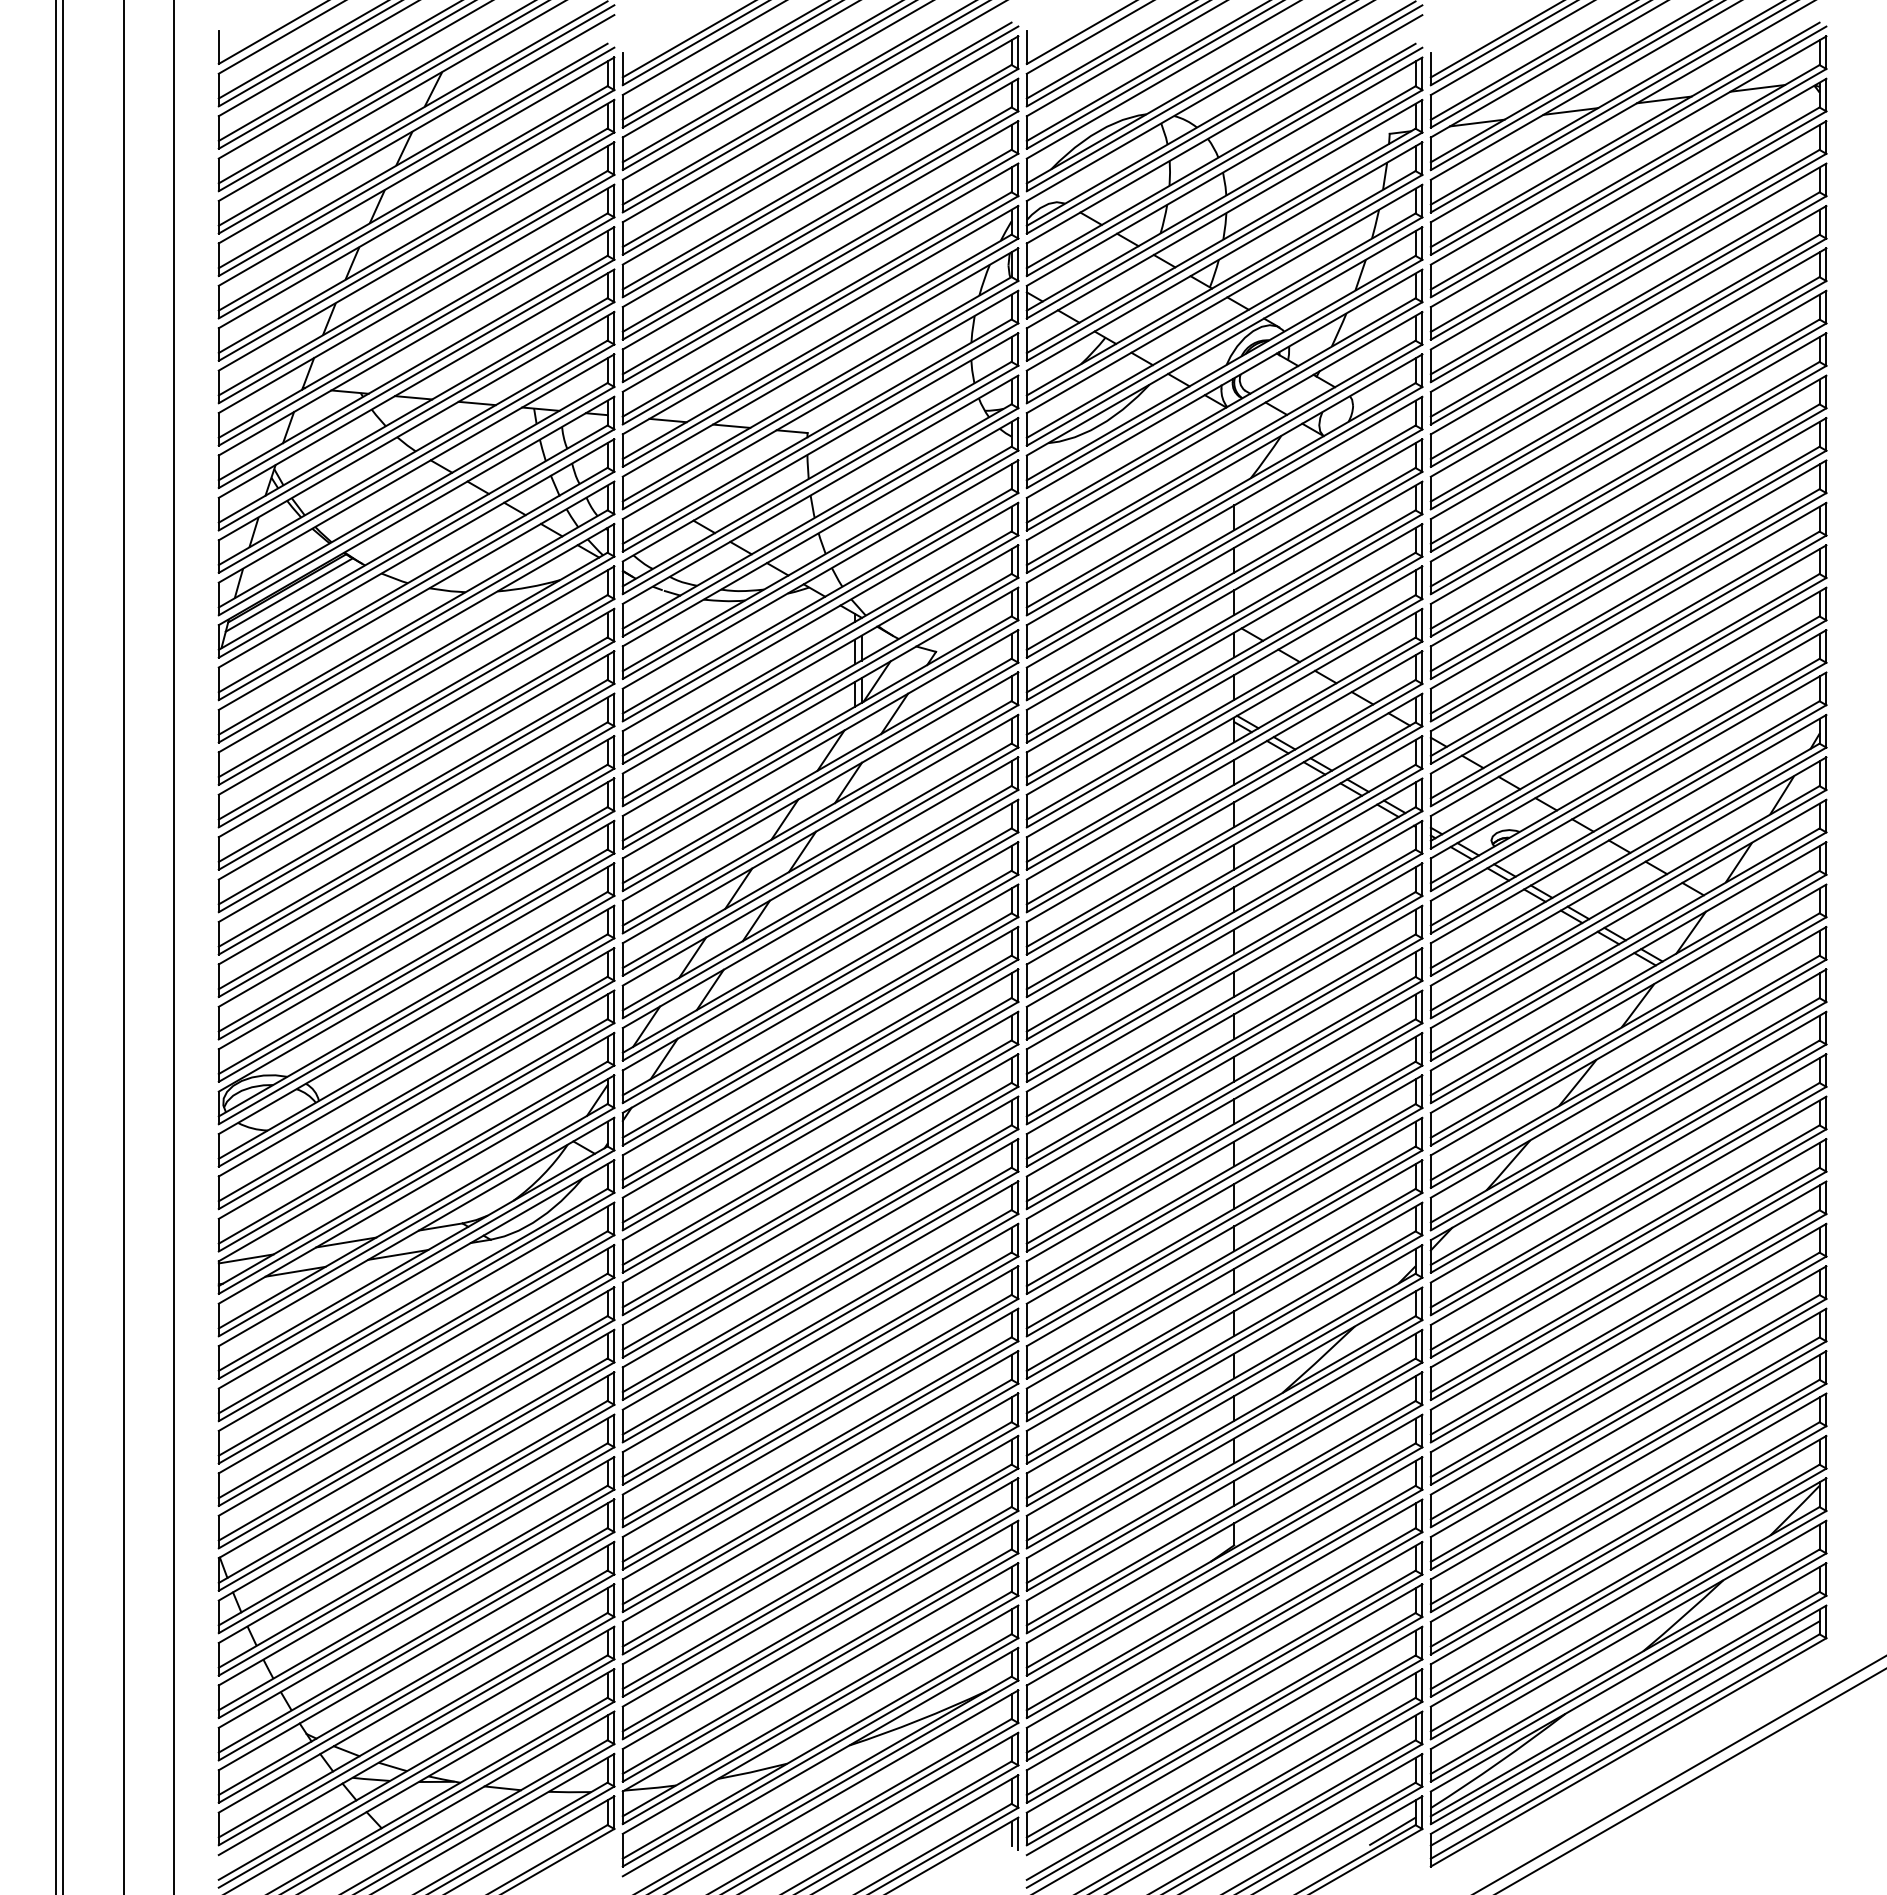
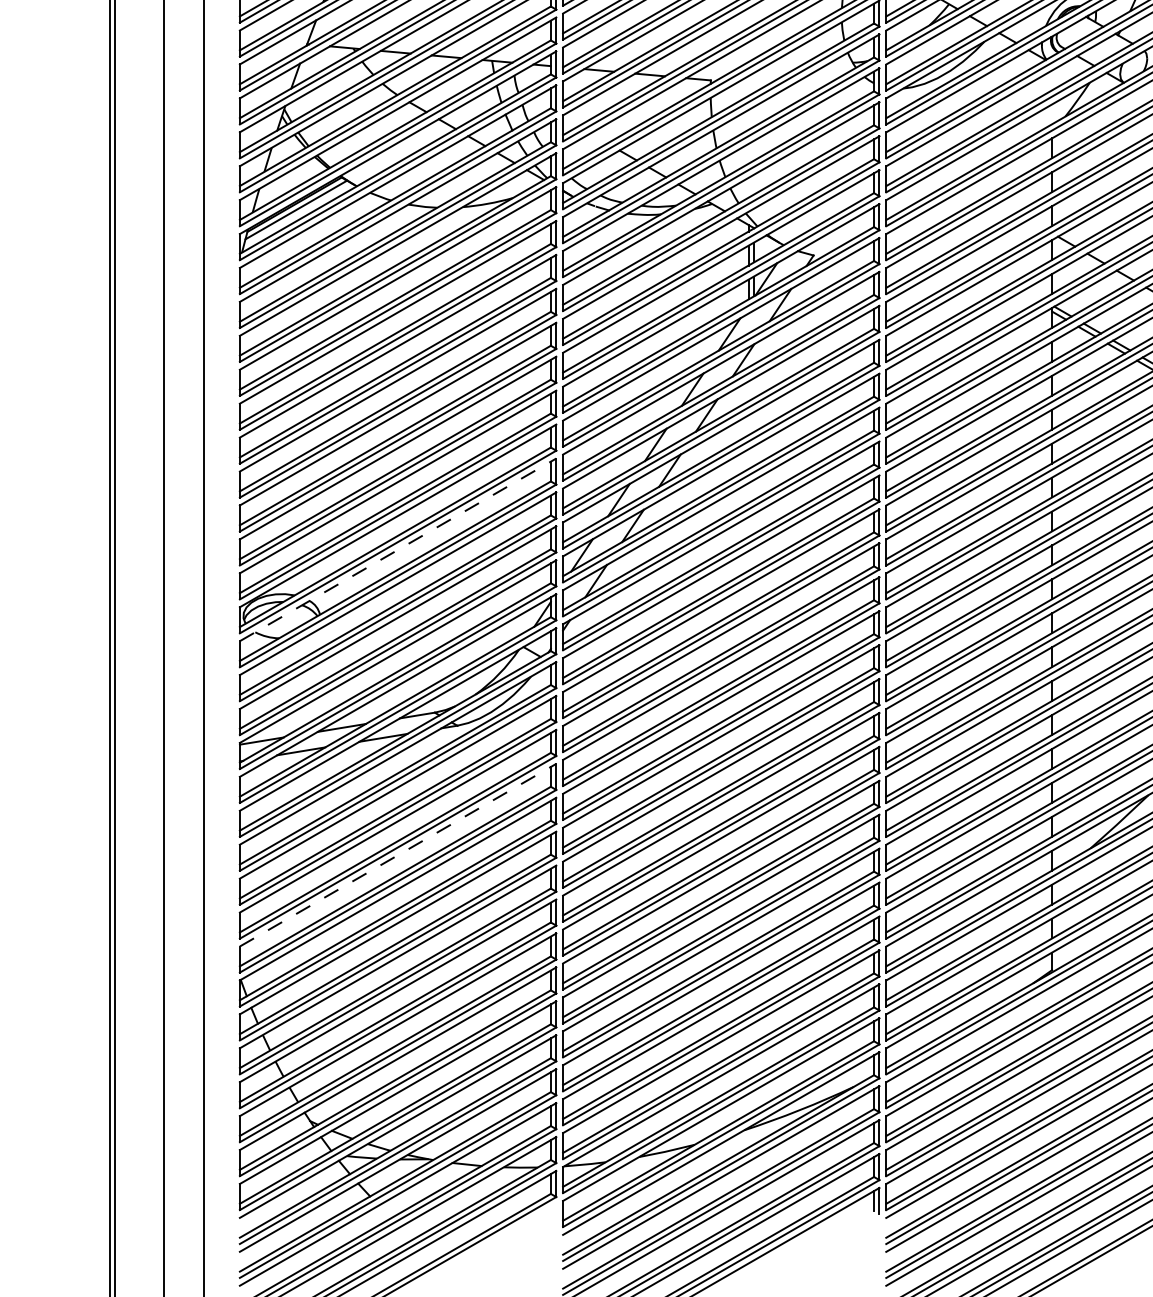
line: (417, 1019) -> (398, 549), solid -> dashed
line: (417, 1401) -> (398, 855), solid -> dashed

